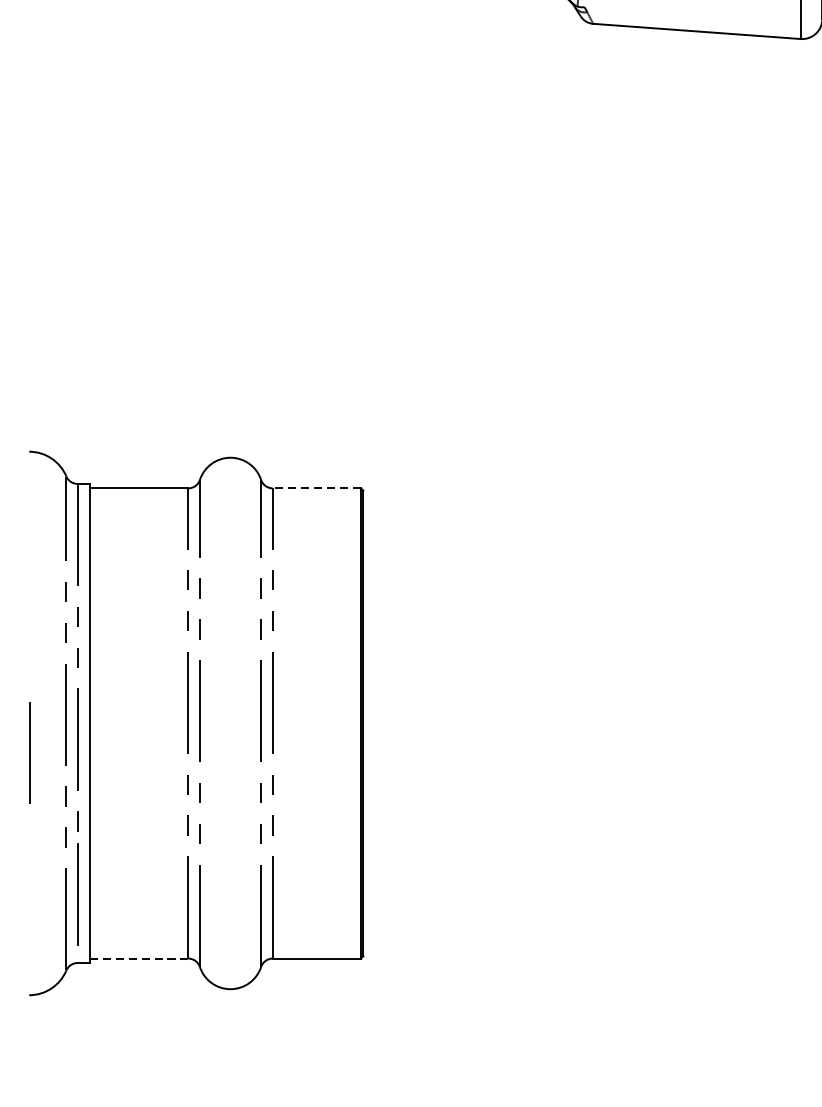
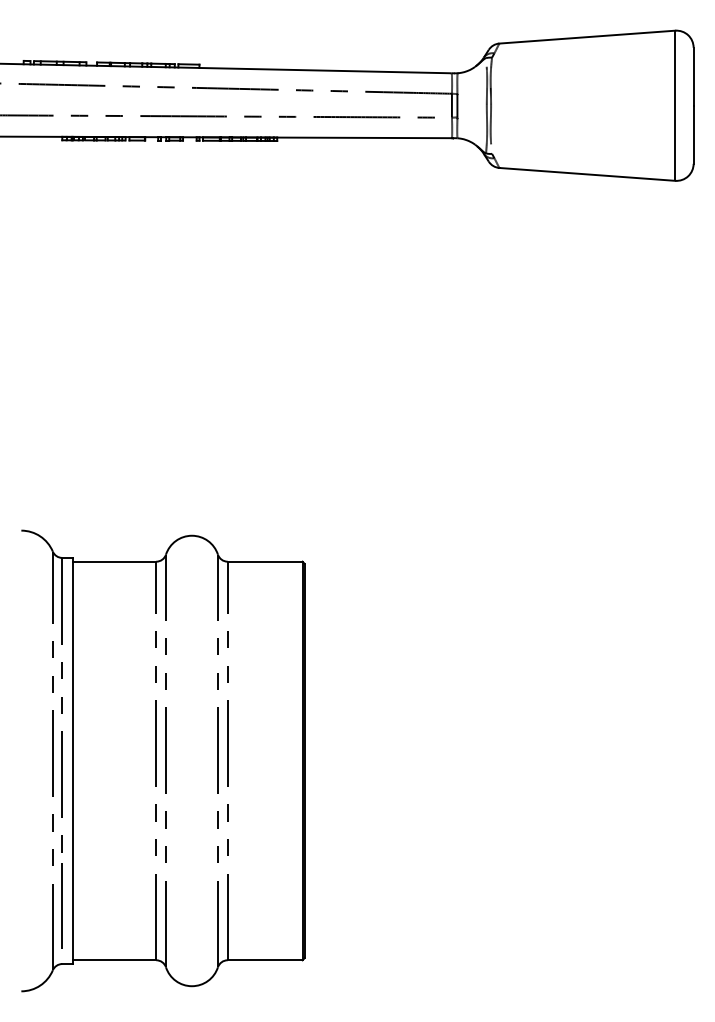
line: (316, 488) -> (264, 561), dashed -> solid
line: (29, 752) -> (21, 785), removed
line: (139, 958) -> (114, 960), dashed -> solid

